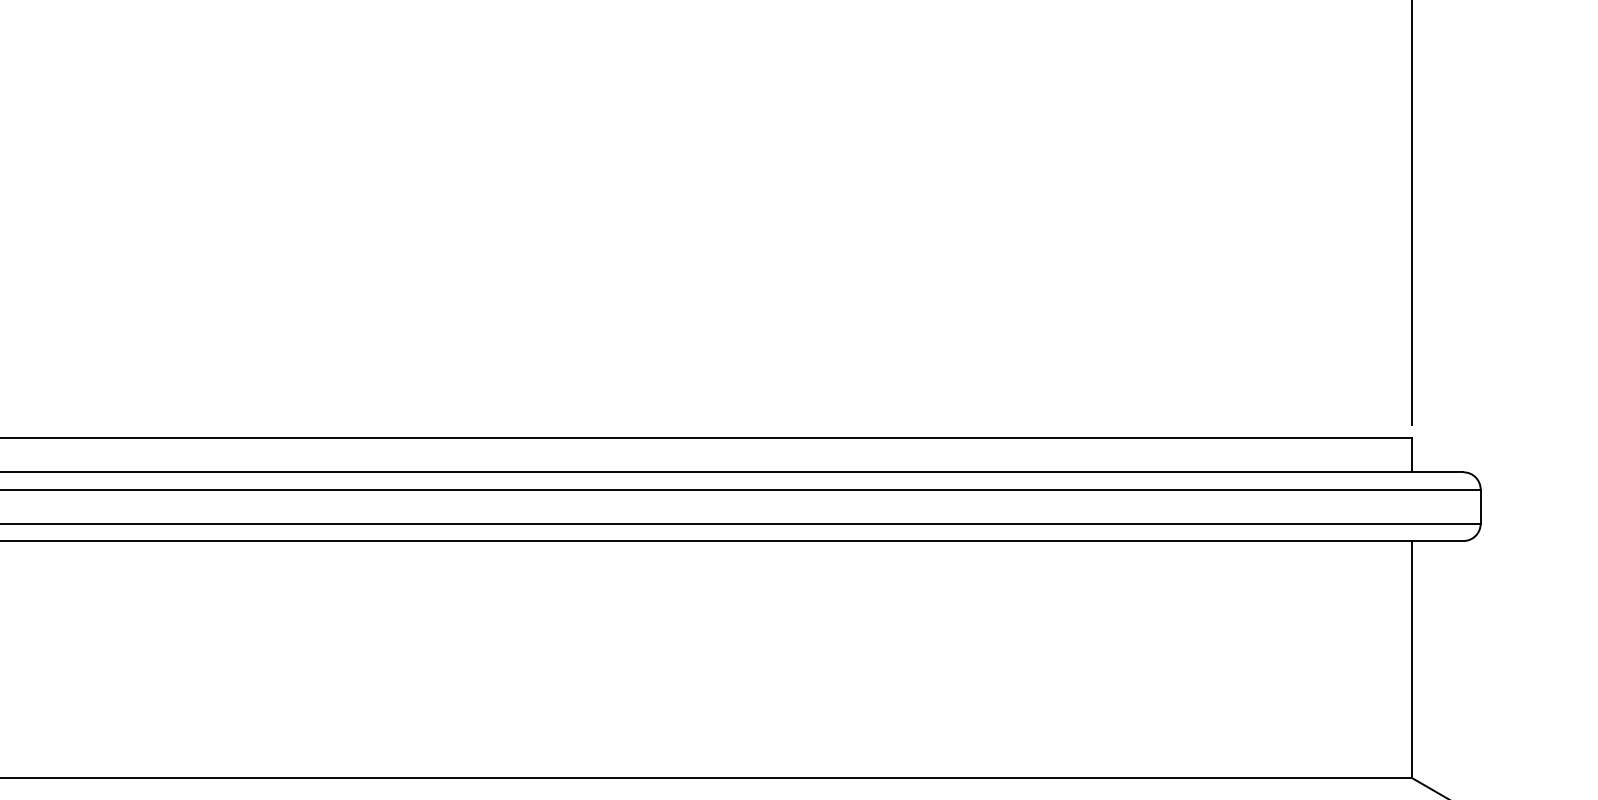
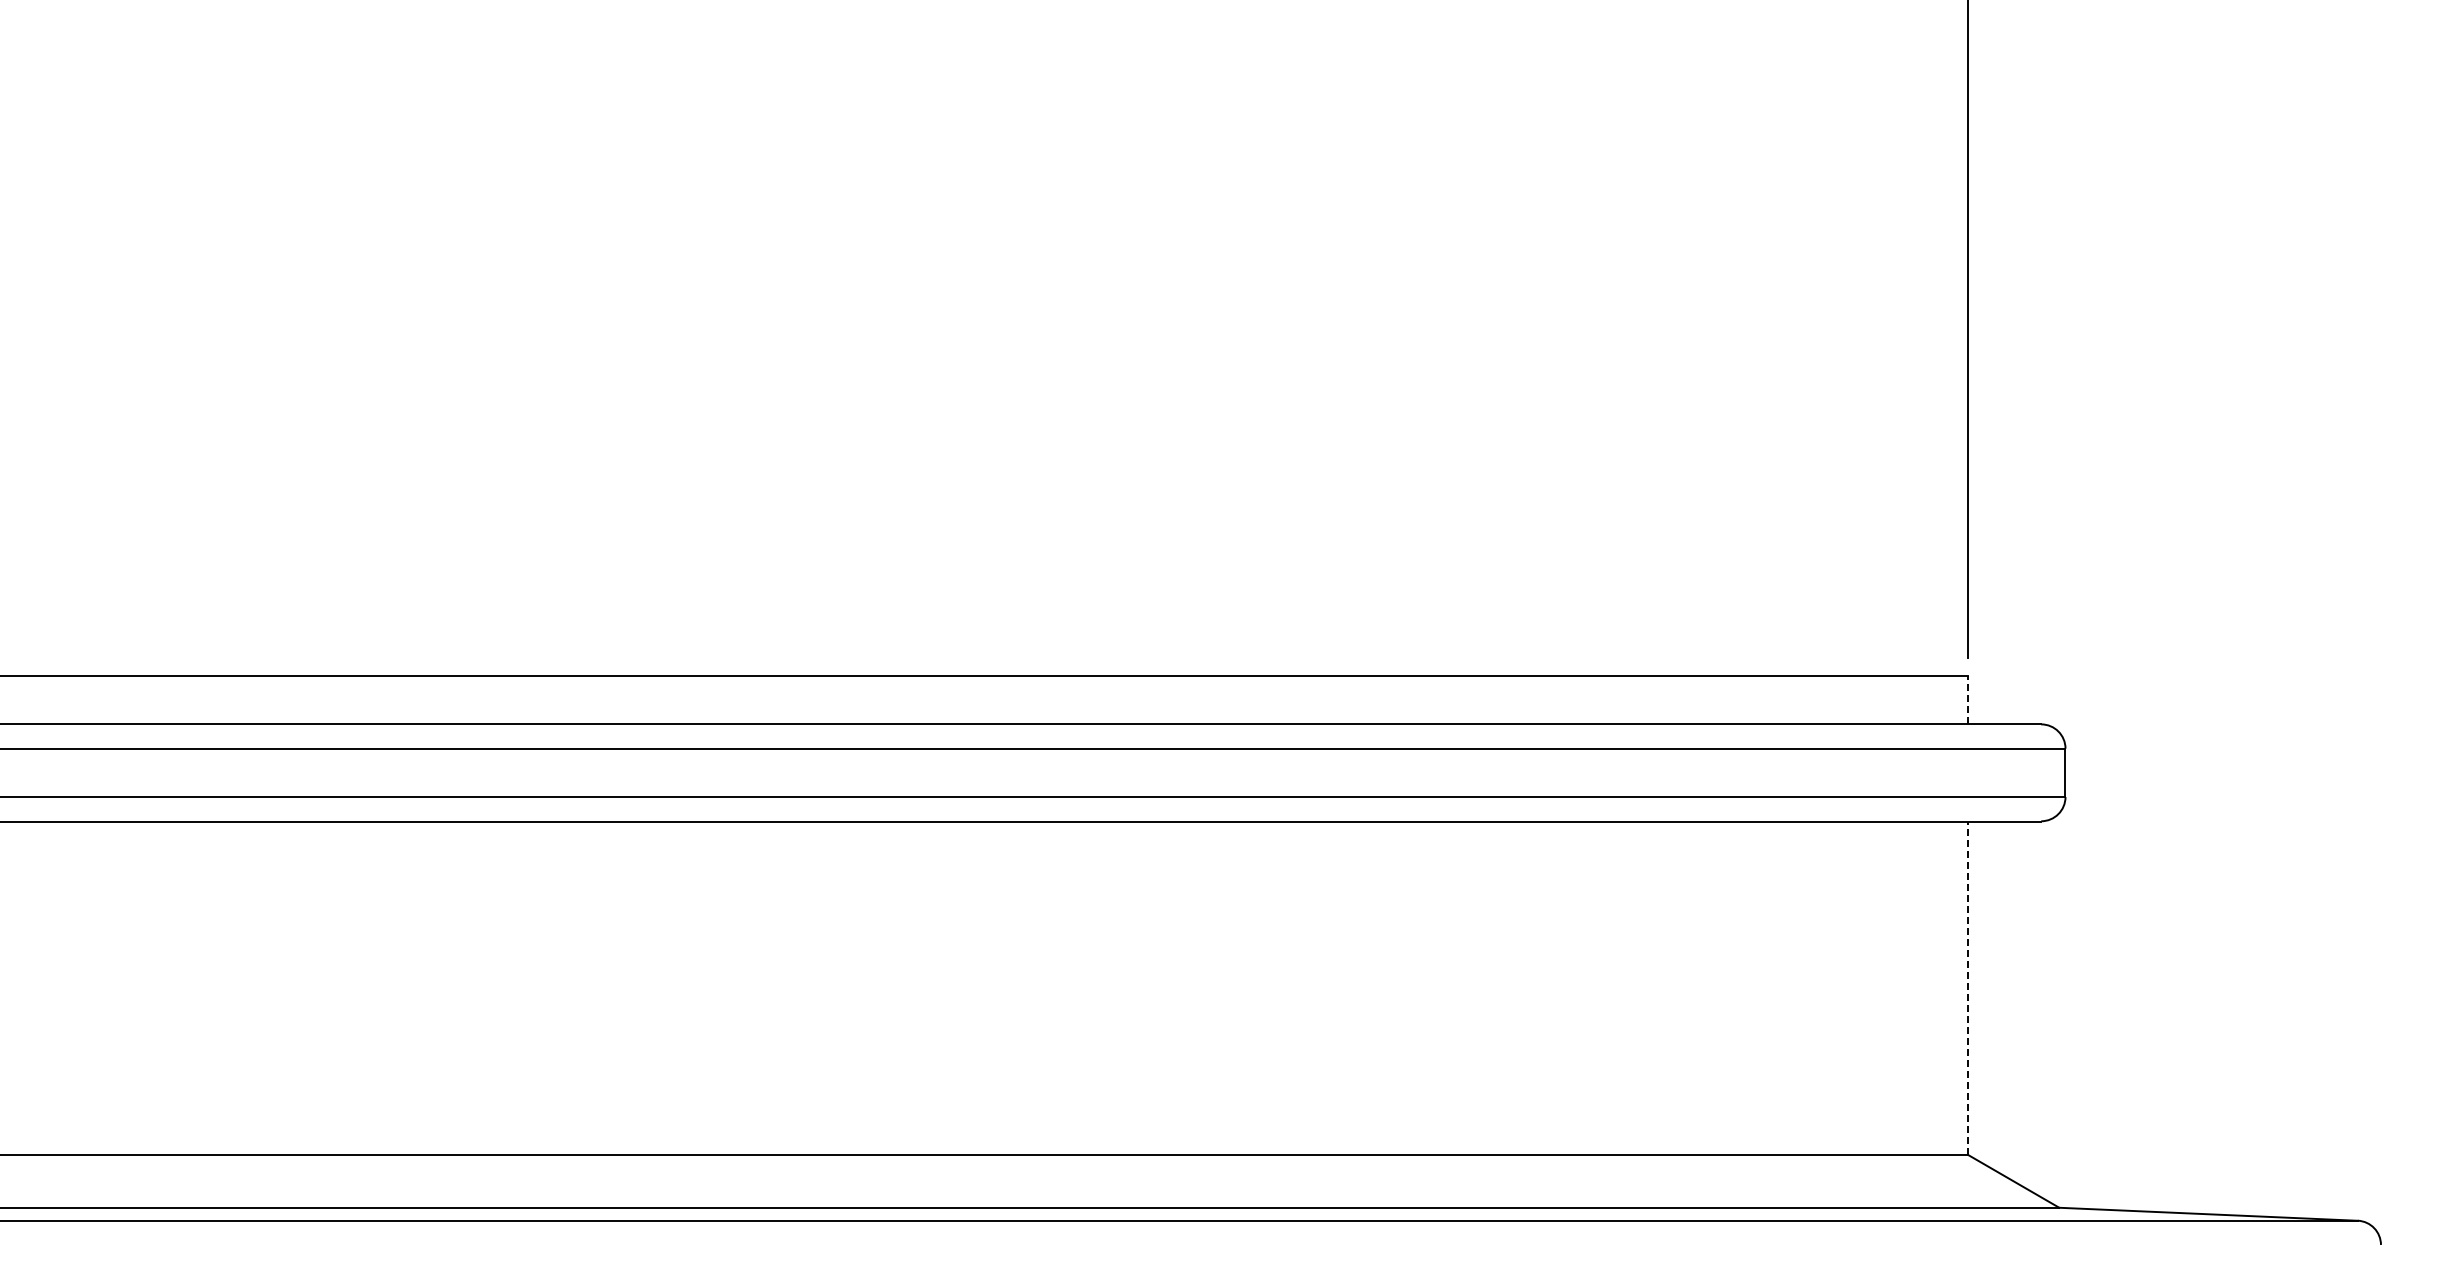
line: (1411, 454) -> (1968, 699), solid -> dashed
line: (1411, 659) -> (1968, 988), solid -> dashed

